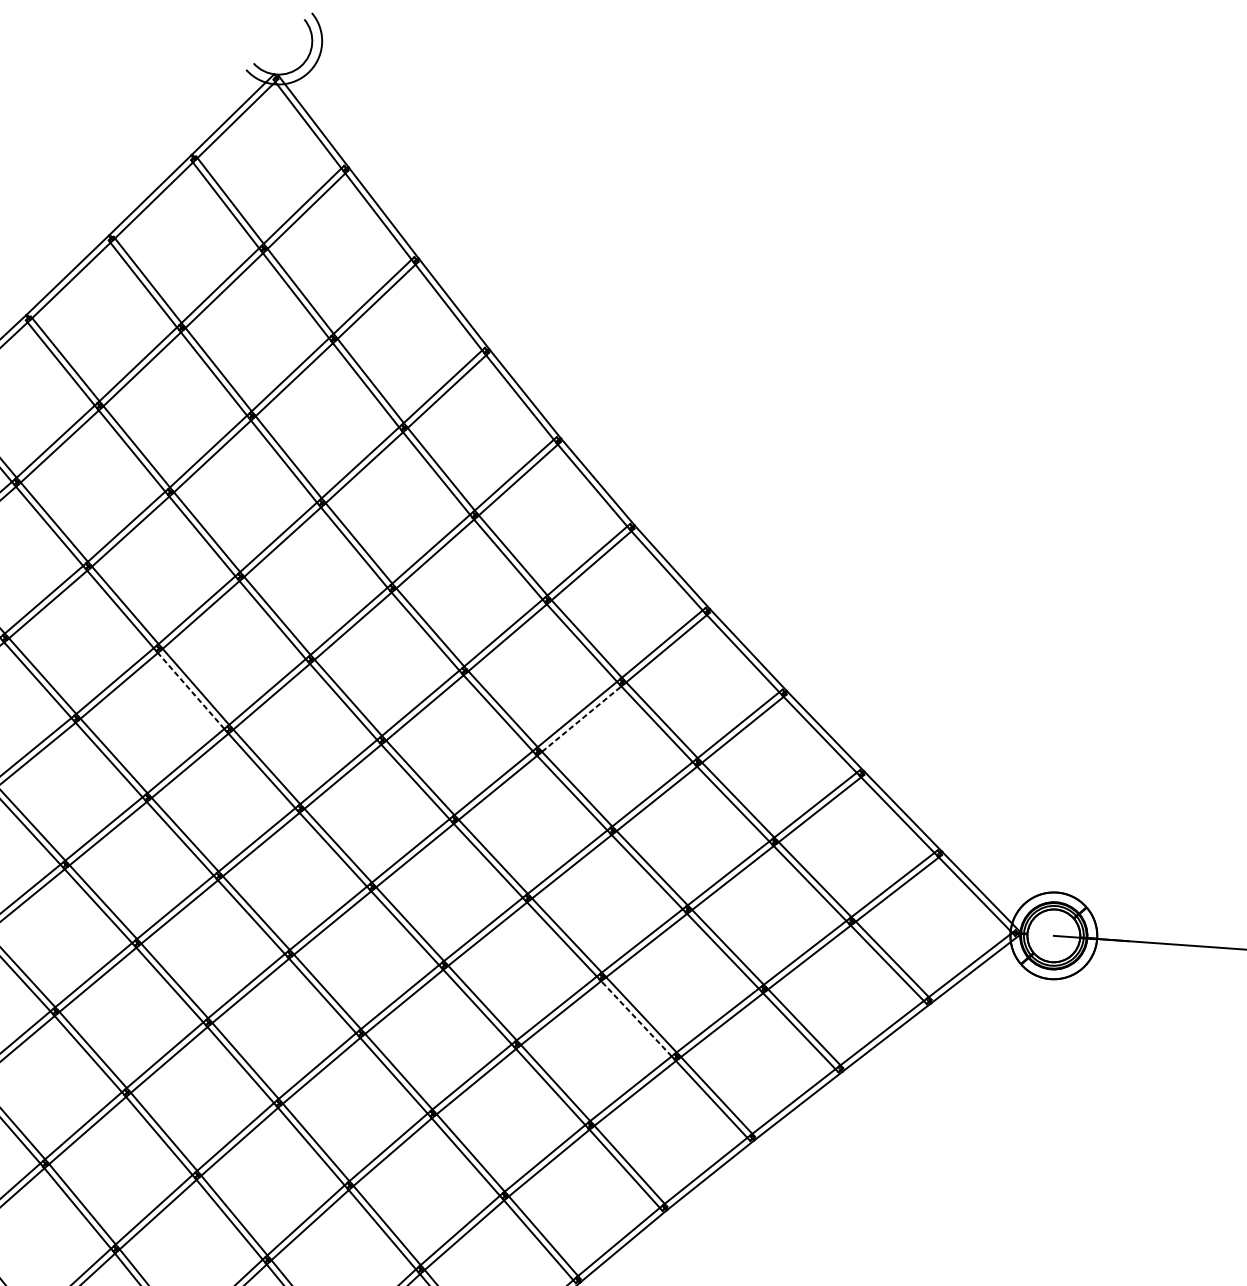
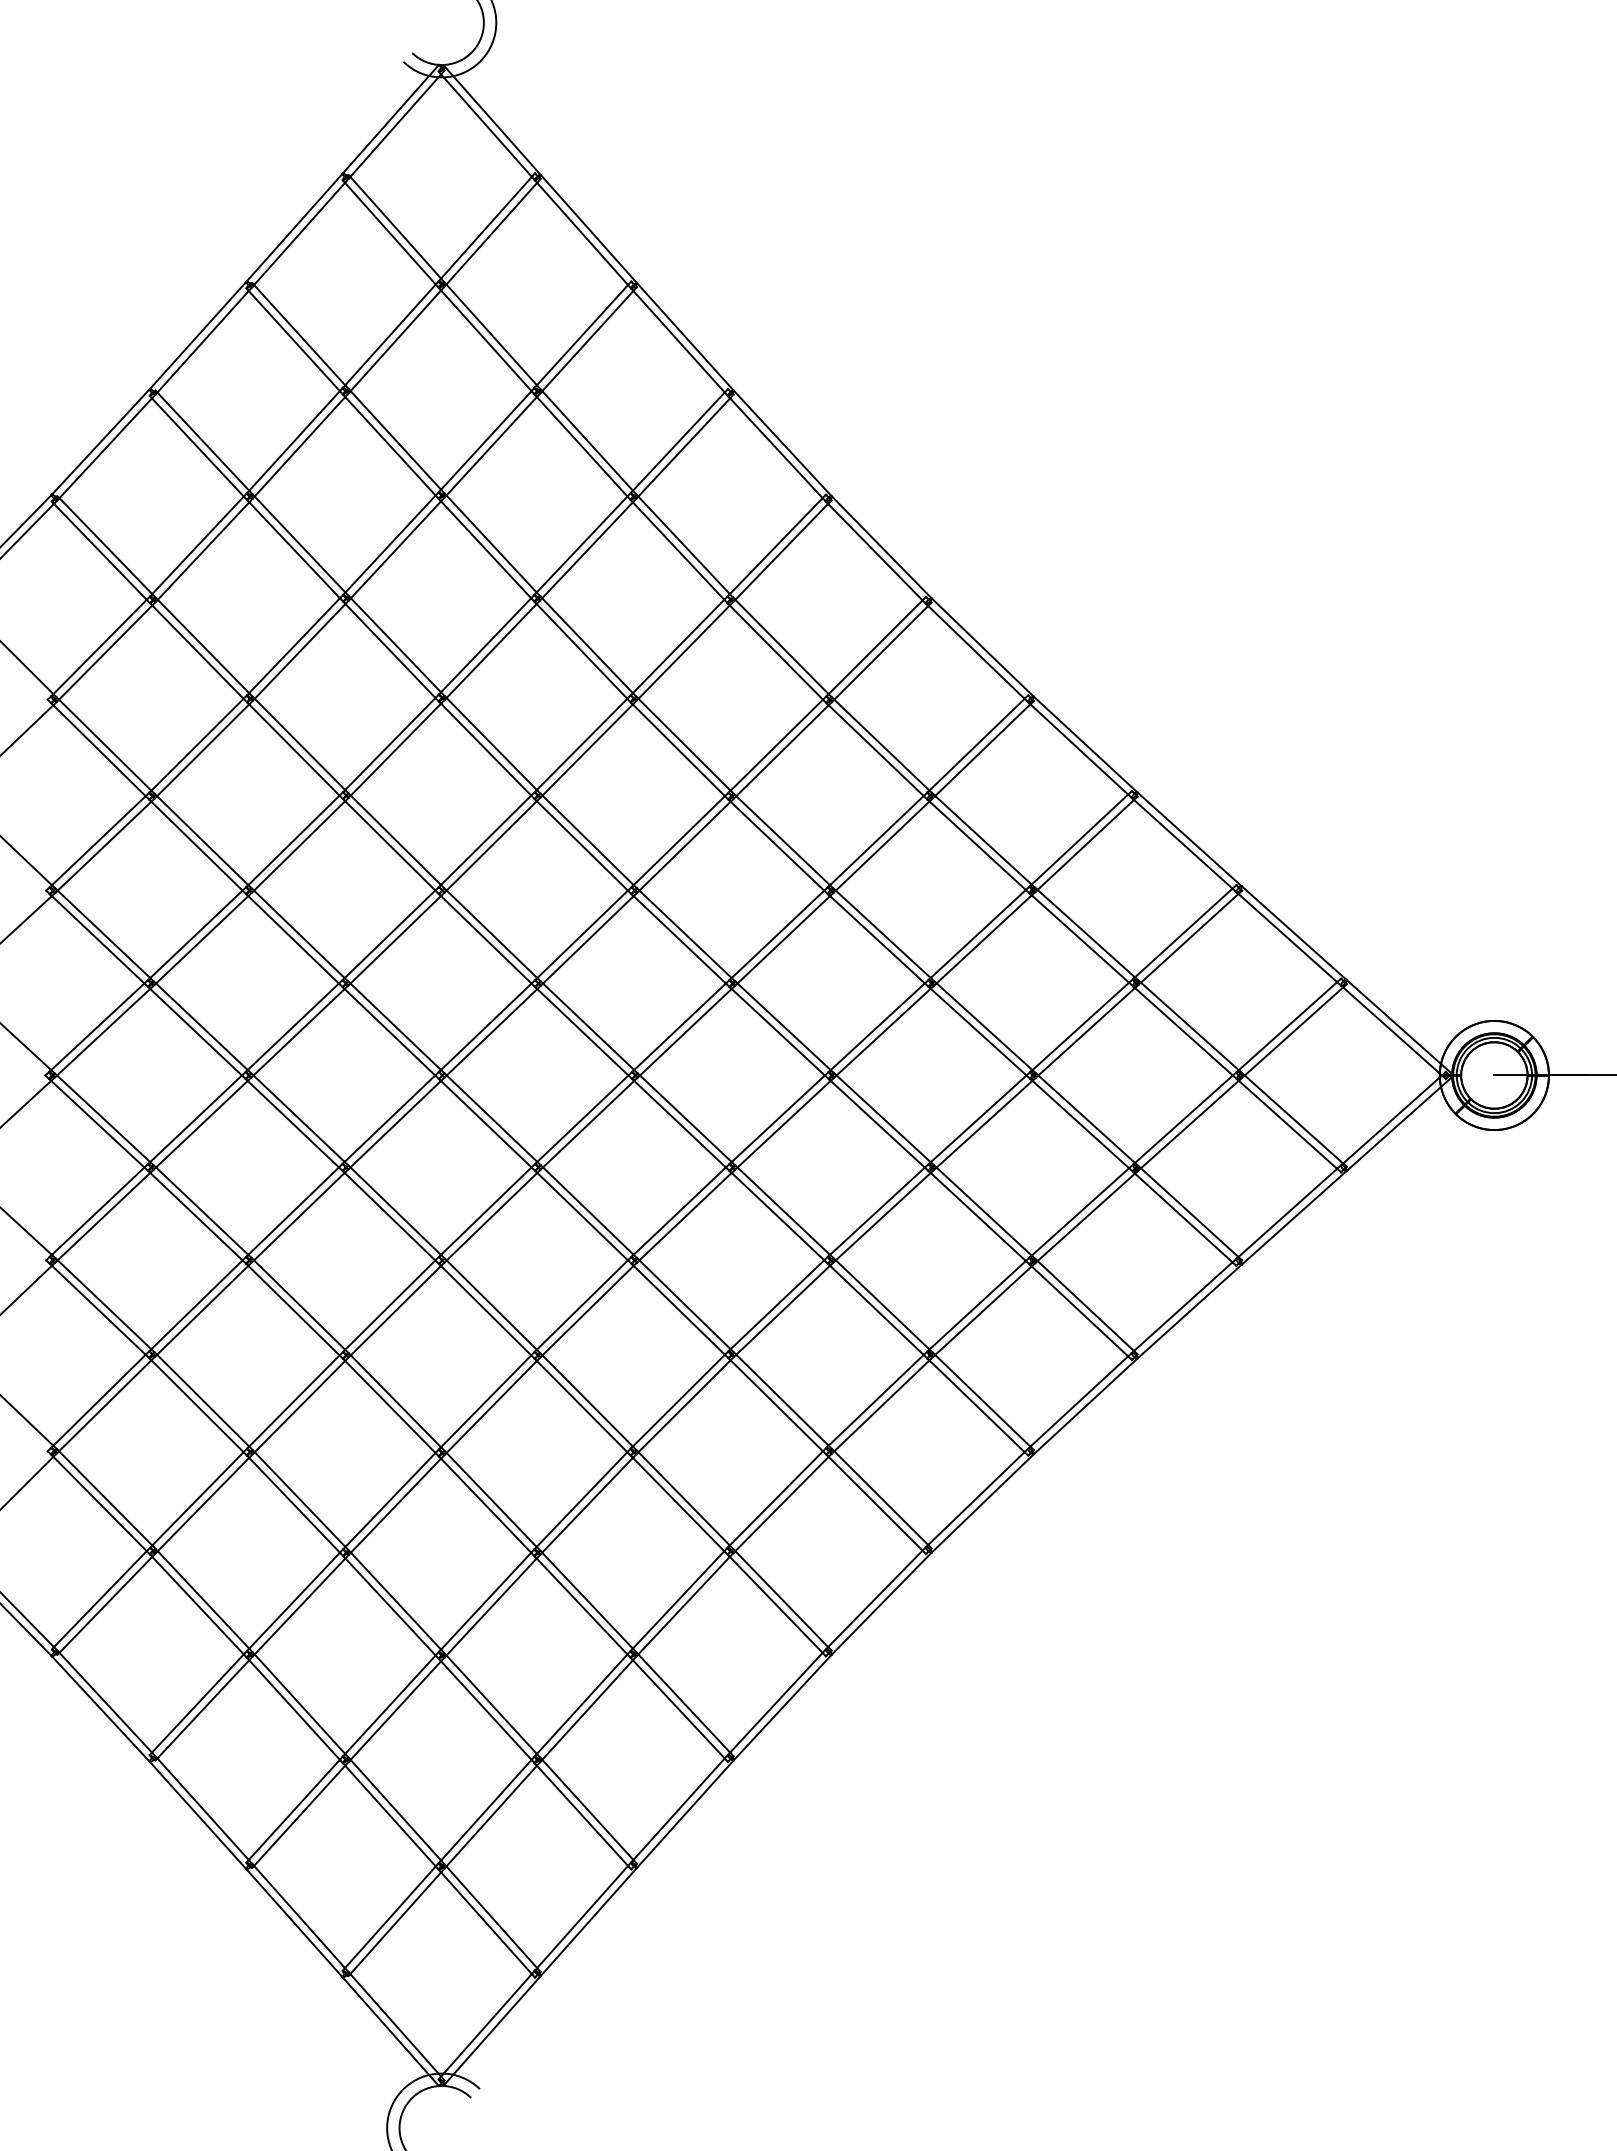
line: (190, 690) -> (389, 845), dashed -> solid
line: (581, 719) -> (882, 846), dashed -> solid
line: (636, 1018) -> (978, 1216), dashed -> solid

